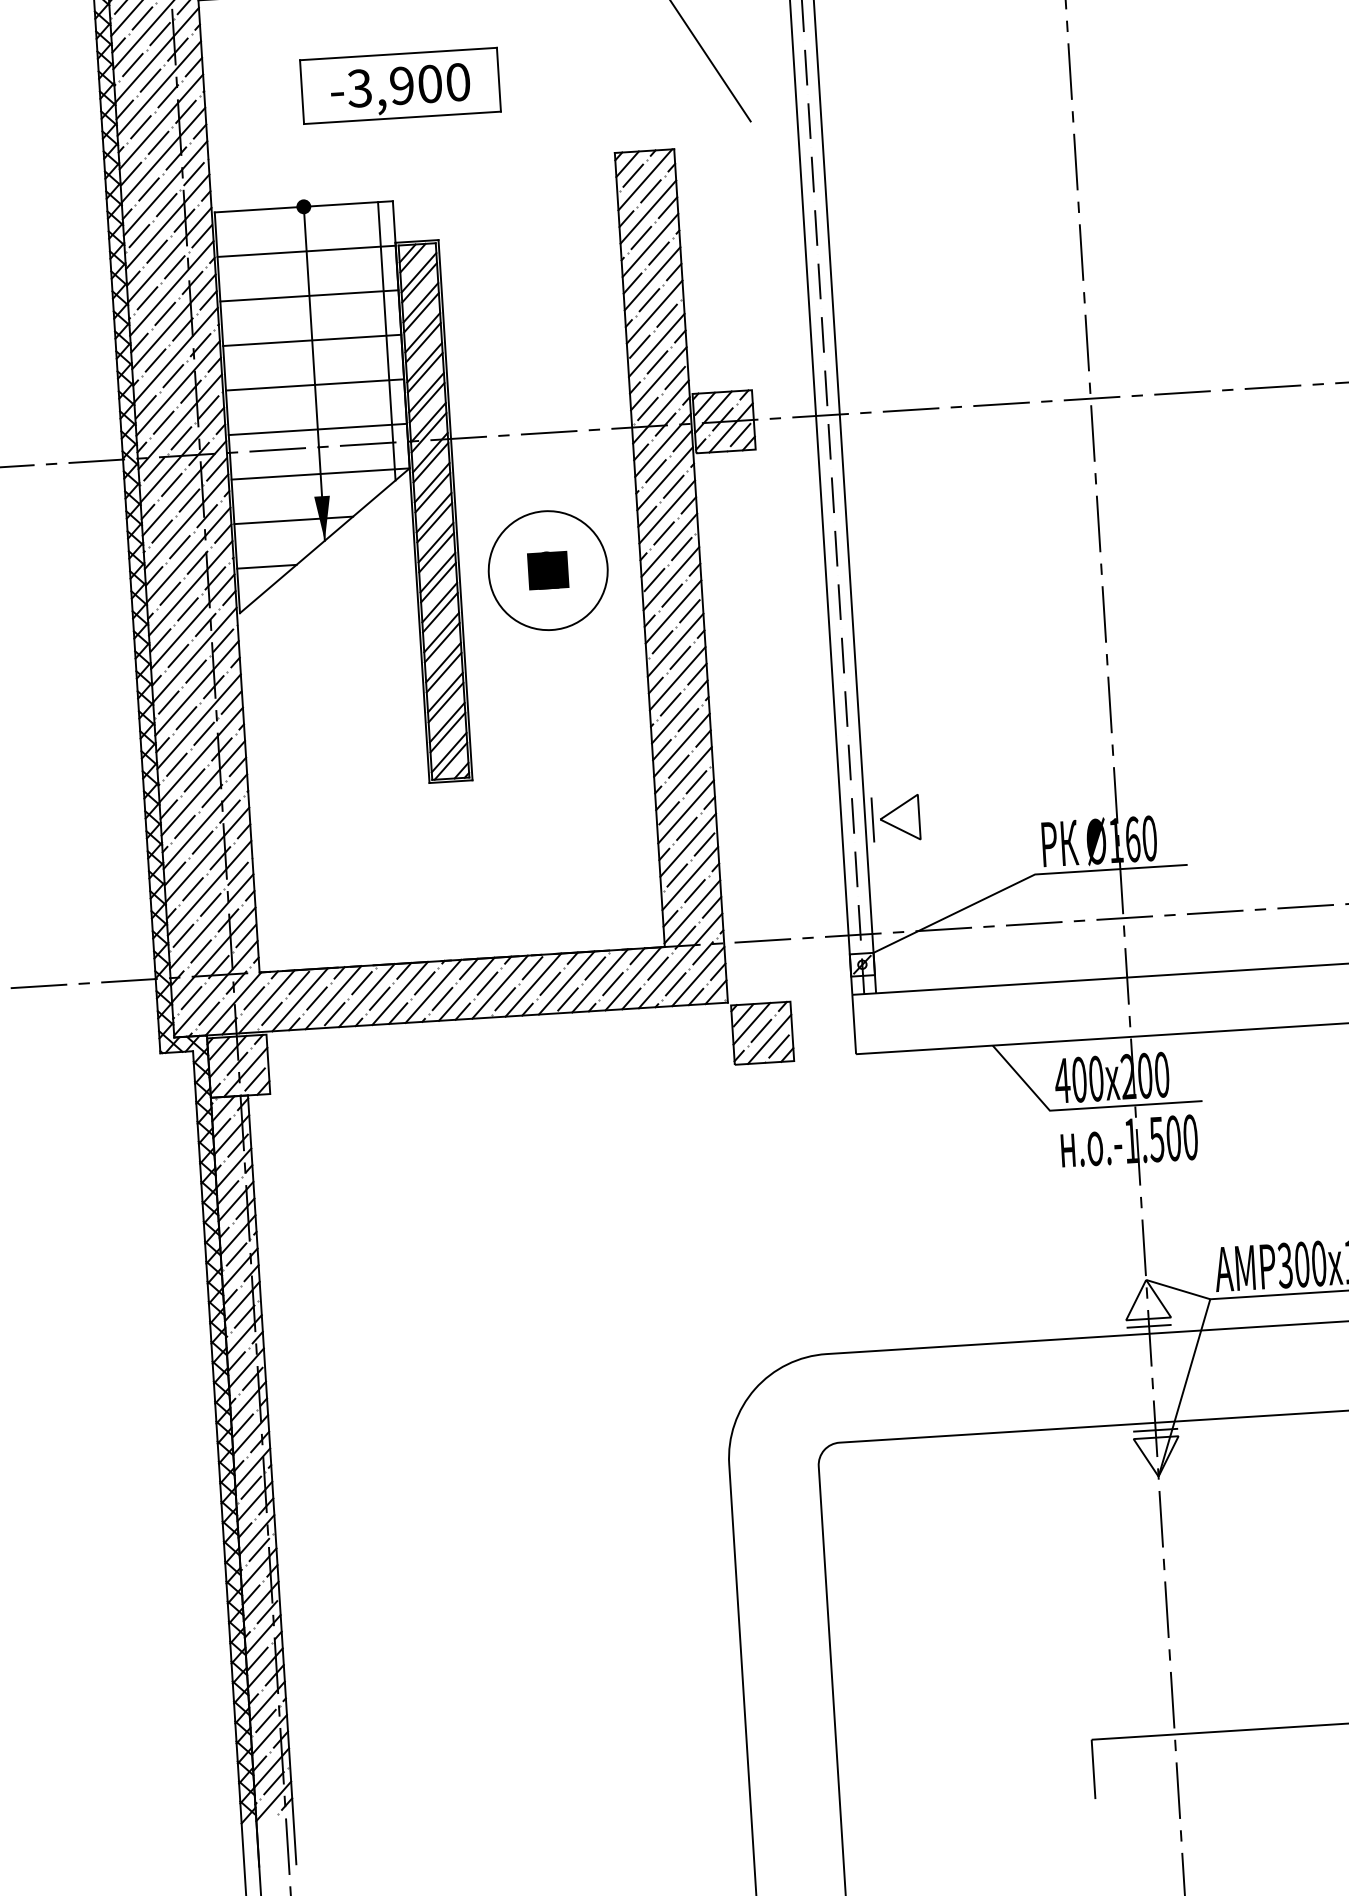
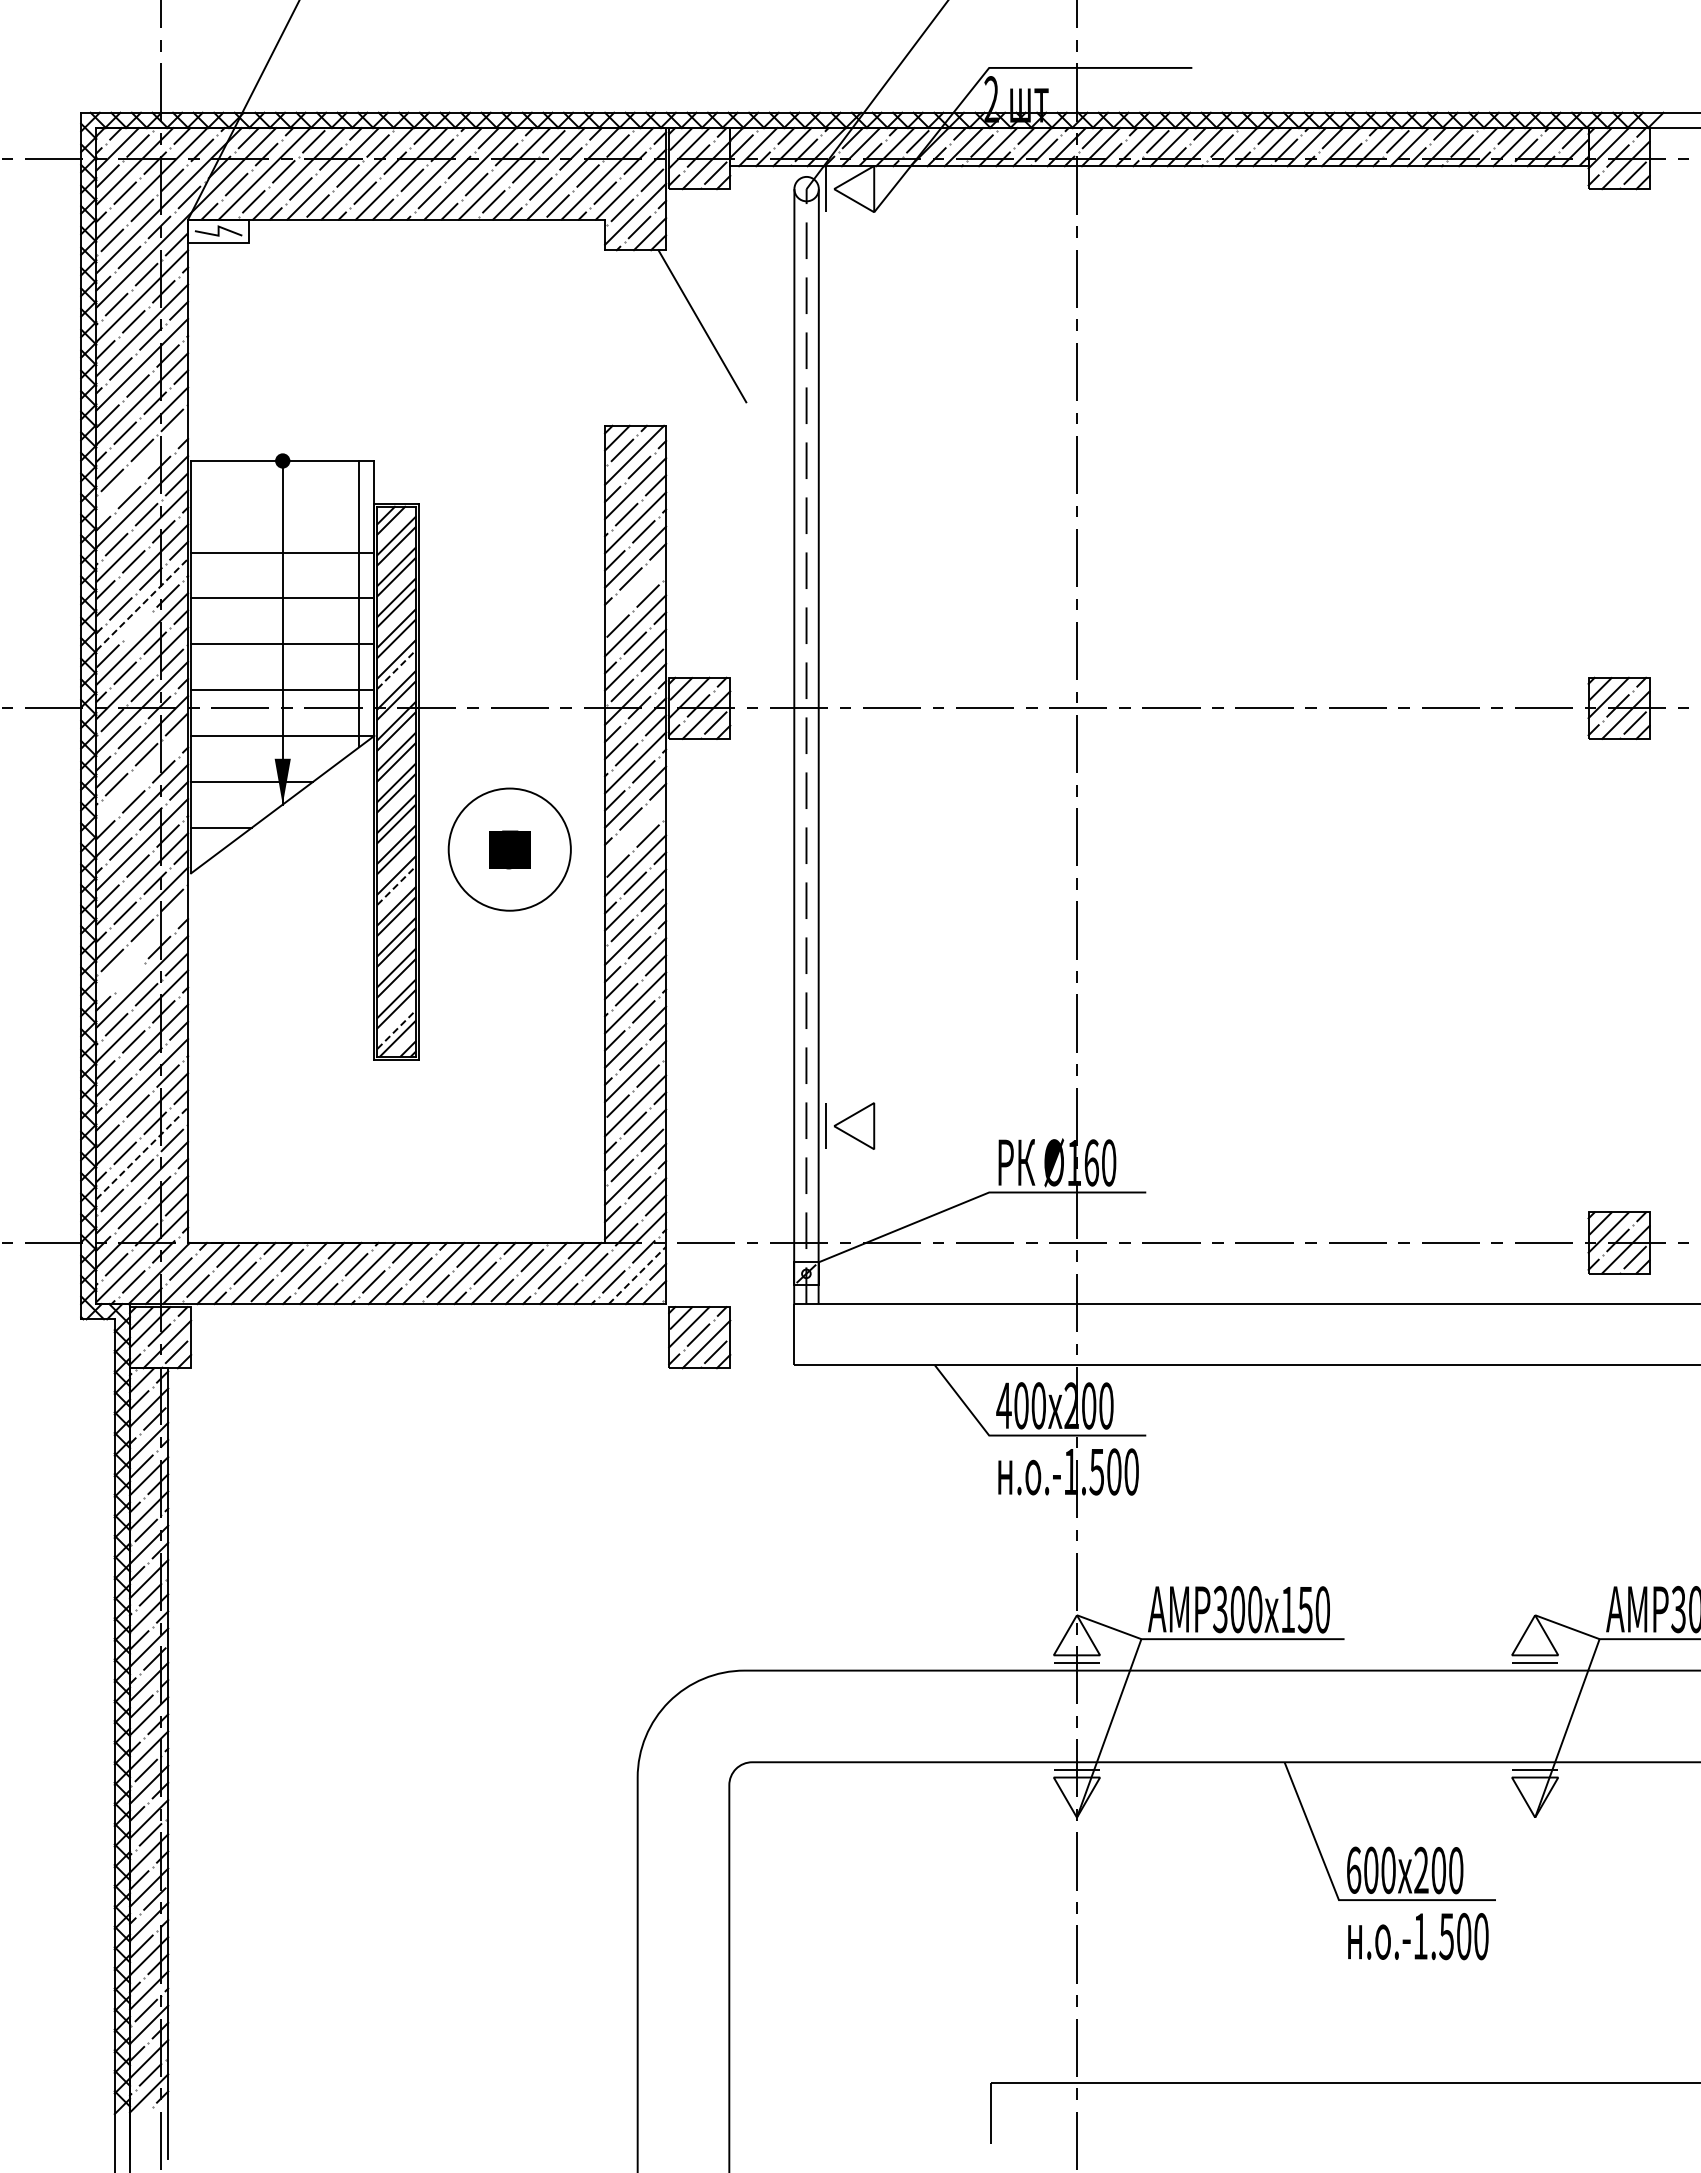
part: (400, 85) -> (389, 342), removed
line: (167, 221) -> (142, 467), removed
line: (306, 251) -> (282, 506), removed
line: (654, 312) -> (635, 591), removed
line: (176, 354) -> (142, 604), solid -> dashed
line: (172, 375) -> (137, 625), removed
line: (427, 402) -> (396, 669), solid -> dashed
line: (186, 522) -> (142, 776), removed
line: (669, 545) -> (635, 831), removed
text: (548, 570) -> (510, 849), 2 -> 5
line: (440, 612) -> (396, 885), solid -> dashed
line: (197, 688) -> (142, 947), removed
line: (186, 718) -> (129, 977), removed
line: (449, 752) -> (396, 1029), solid -> dashed
line: (209, 888) -> (142, 1153), solid -> dashed
line: (698, 976) -> (637, 1275), solid -> dashed

